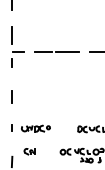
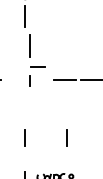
part: (17, 46) -> (36, 60), moved
line: (44, 96) -> (66, 136), added

